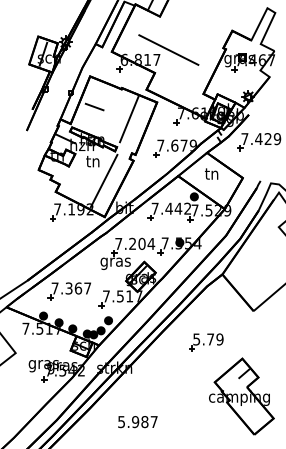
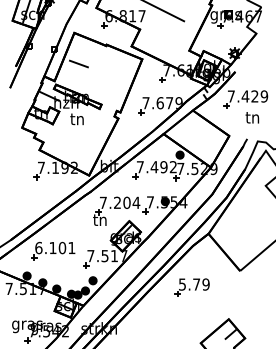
line: (129, 119) -> (114, 76), removed
text: (211, 173) -> (252, 117), moved
line: (103, 180) -> (87, 138), removed
text: (178, 208) -> (163, 166), 7.442 -> 7.492
text: (115, 262) -> (100, 221), gras -> tn
text: (71, 288) -> (55, 248), 7.367 -> 6.101
part: (206, 342) -> (192, 287), moved

